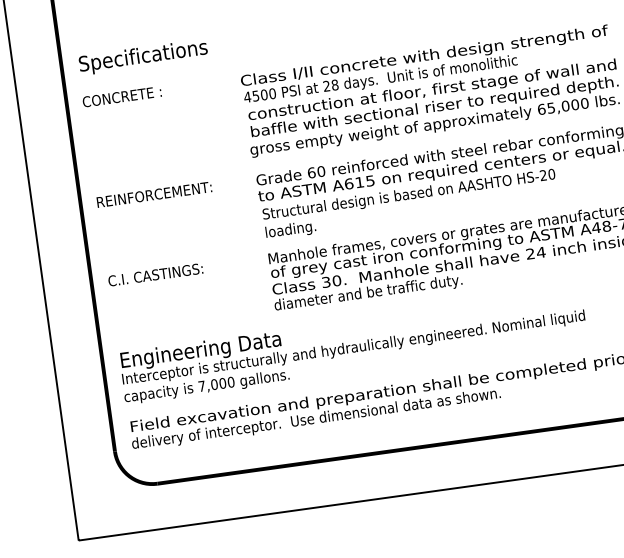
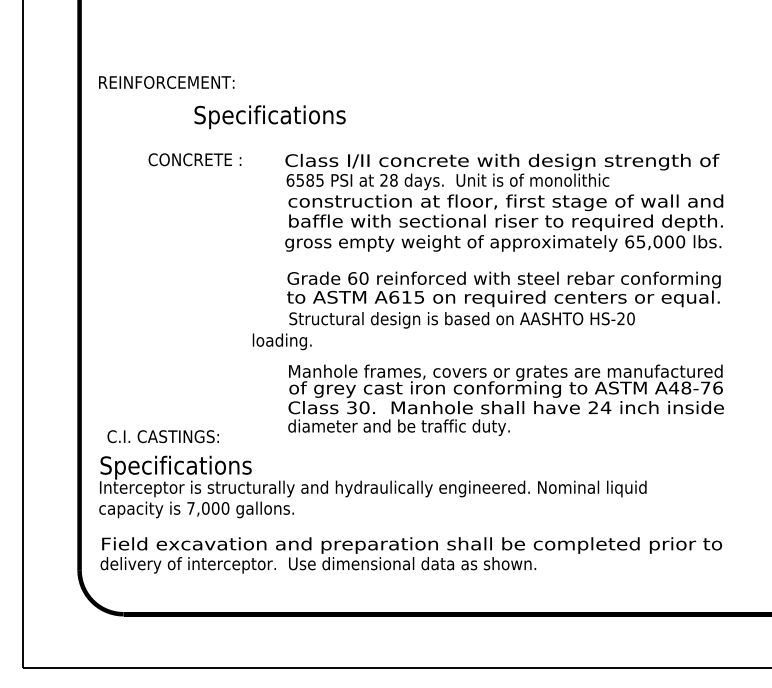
text: (142, 57) -> (269, 117), moved
text: (259, 95) -> (304, 180), 4500 -> 6585
text: (121, 96) -> (194, 159), moved
text: (154, 194) -> (166, 82), moved
text: (290, 230) -> (281, 341), moved
text: (155, 274) -> (162, 436), moved
text: (200, 351) -> (194, 467), Engineering Data -> Specifications

